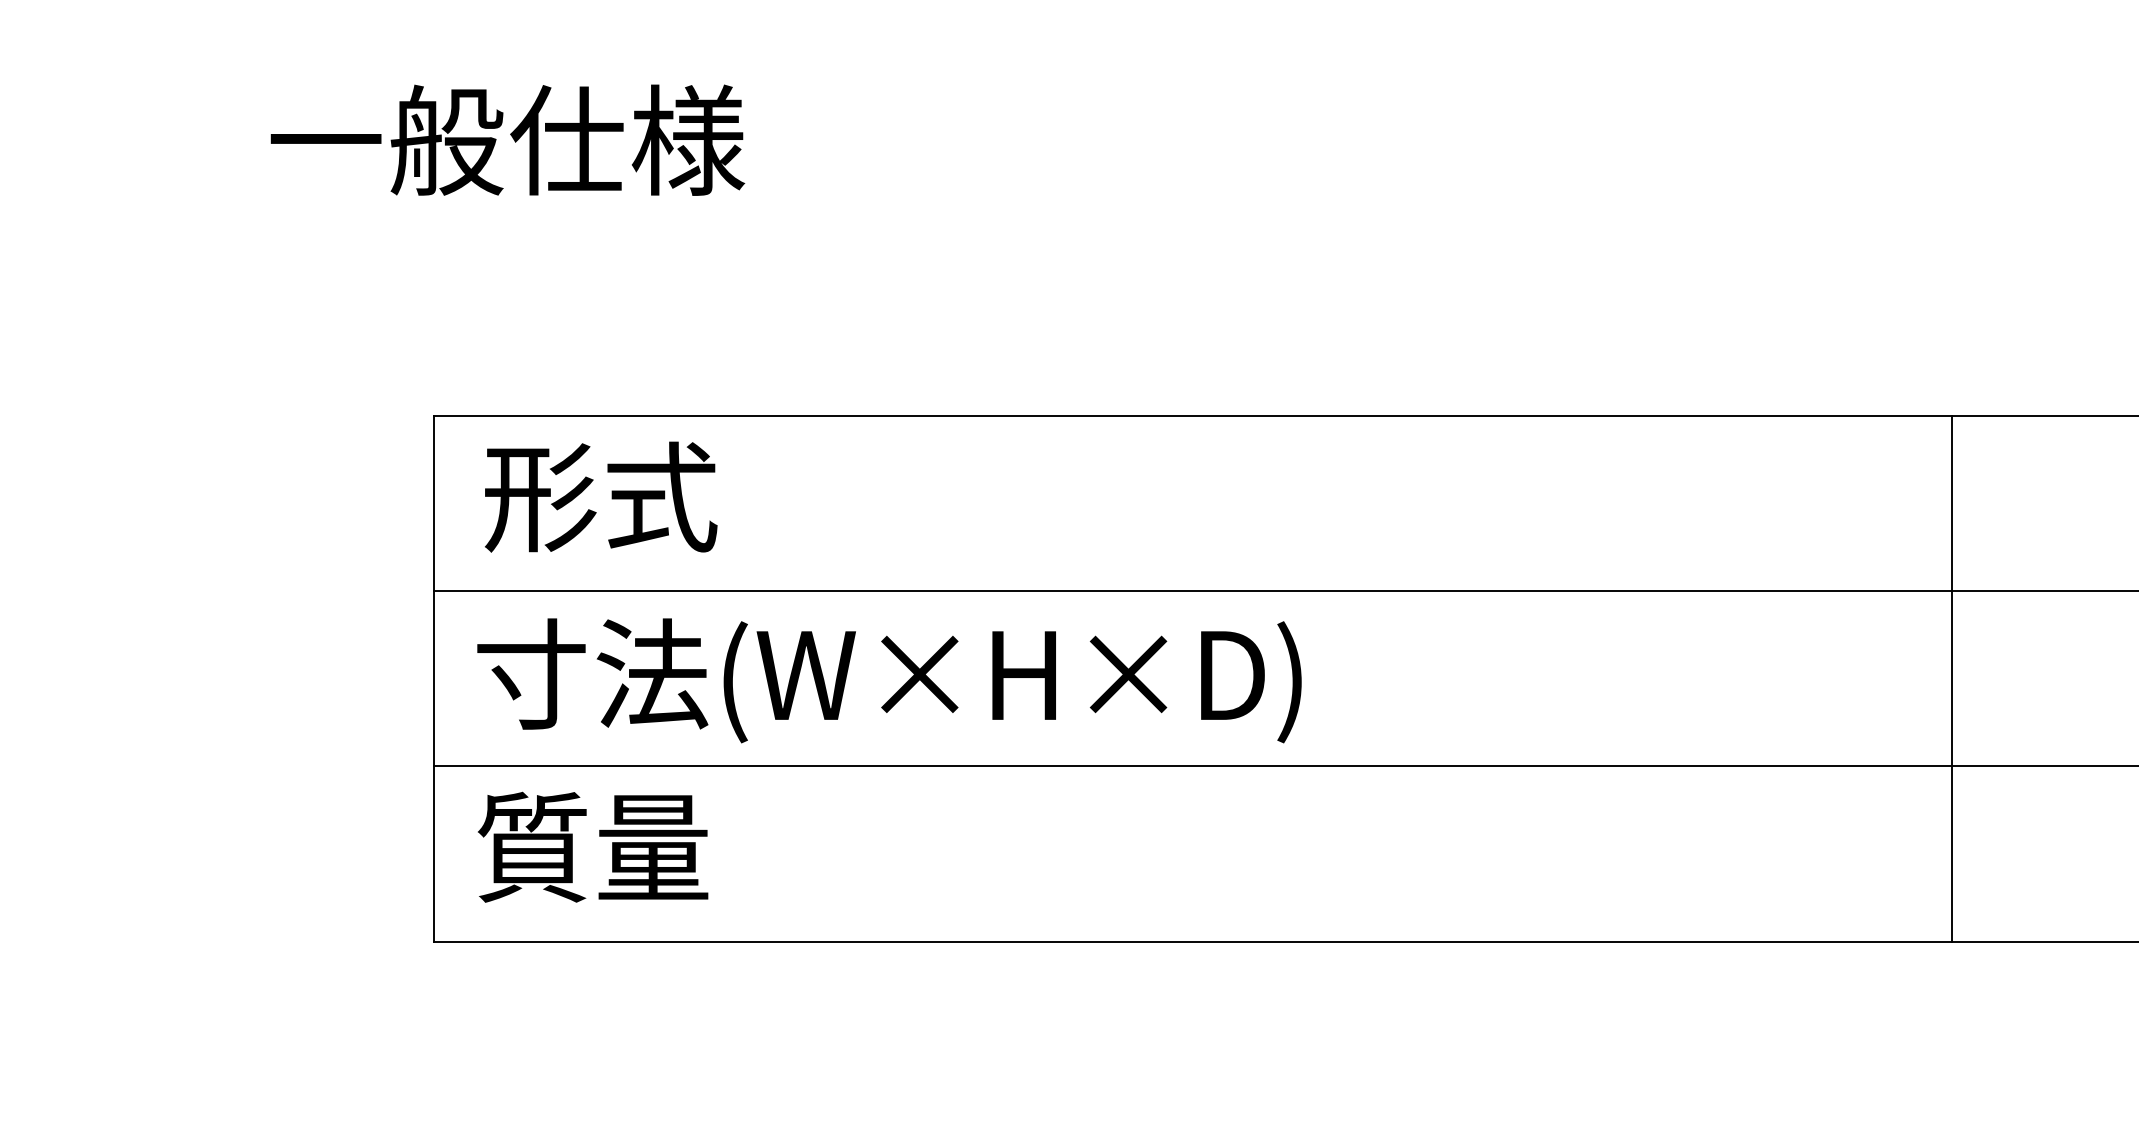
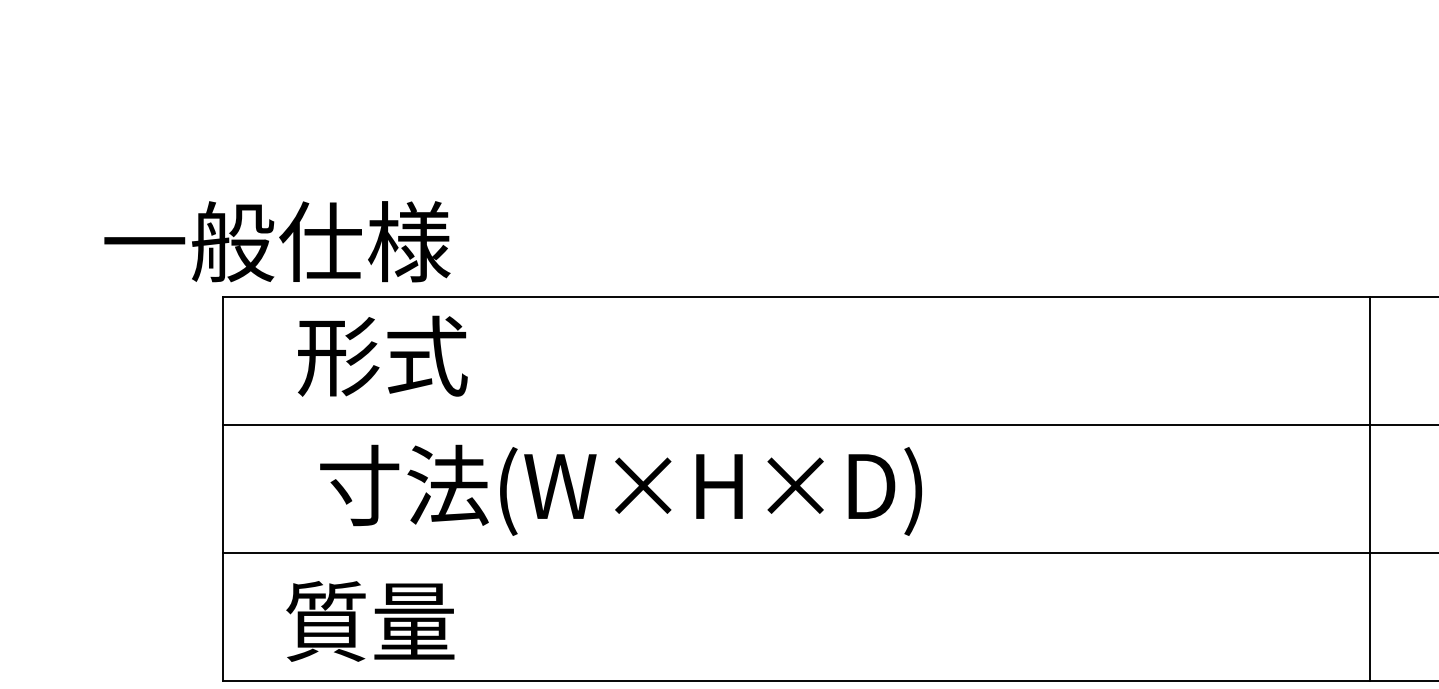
text: (507, 139) -> (277, 241), moved
text: (601, 496) -> (383, 355), moved
line: (1951, 678) -> (1370, 488), moved
text: (889, 680) -> (621, 490), moved
text: (593, 846) -> (370, 620), moved

